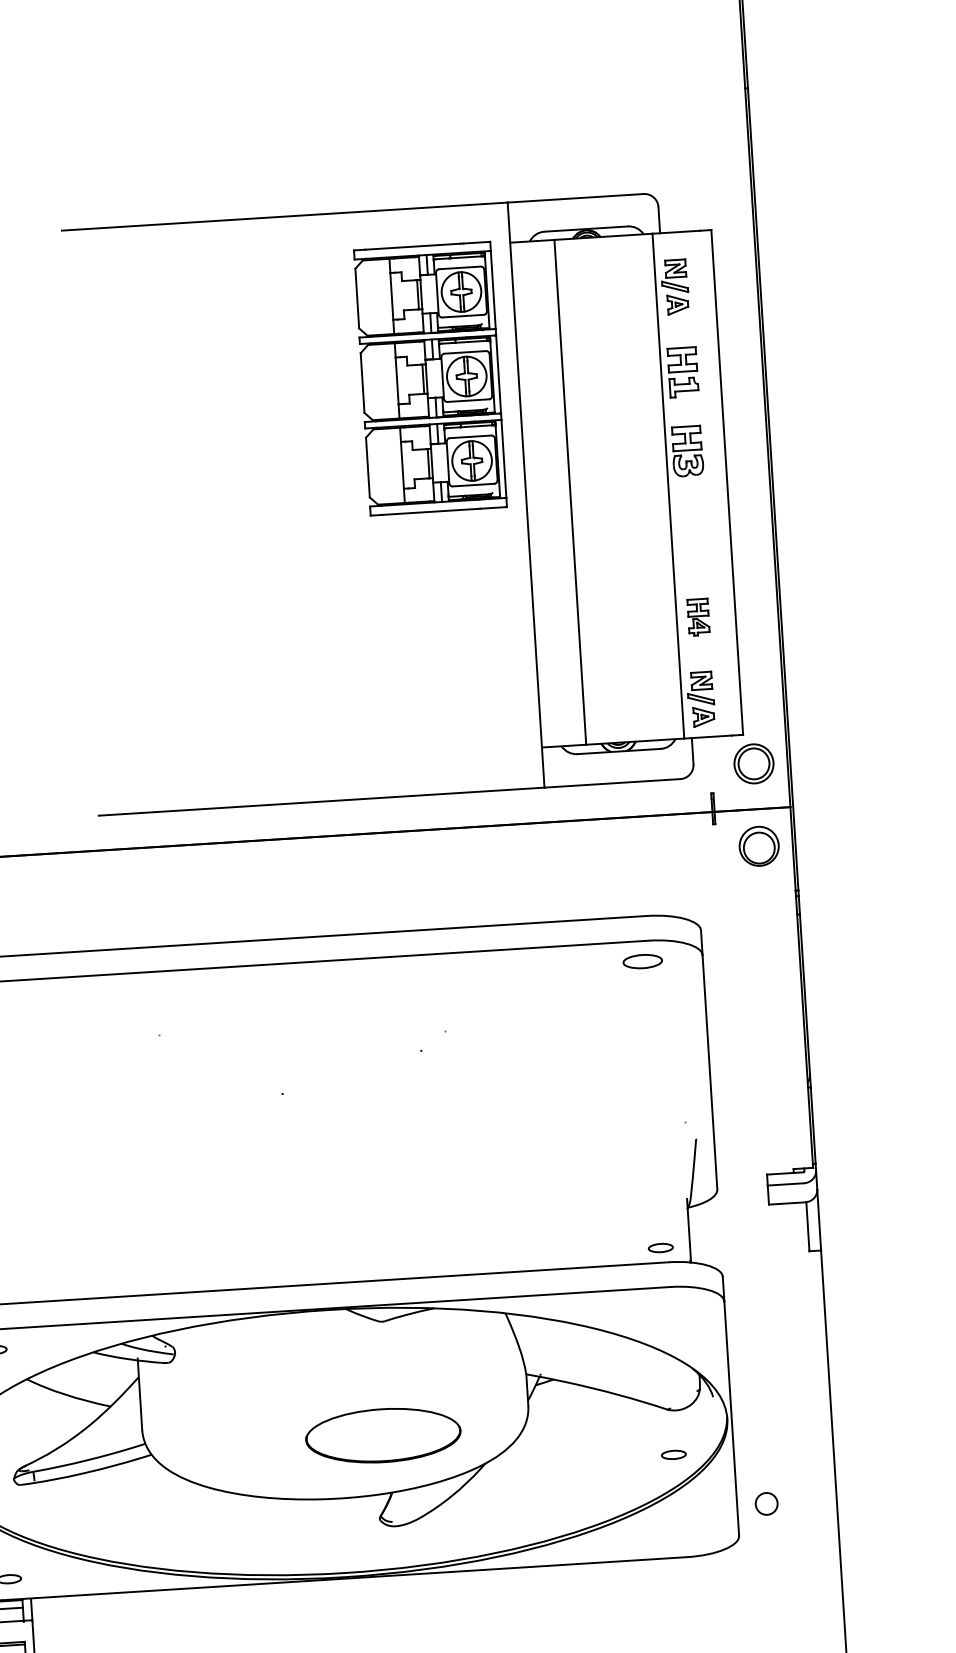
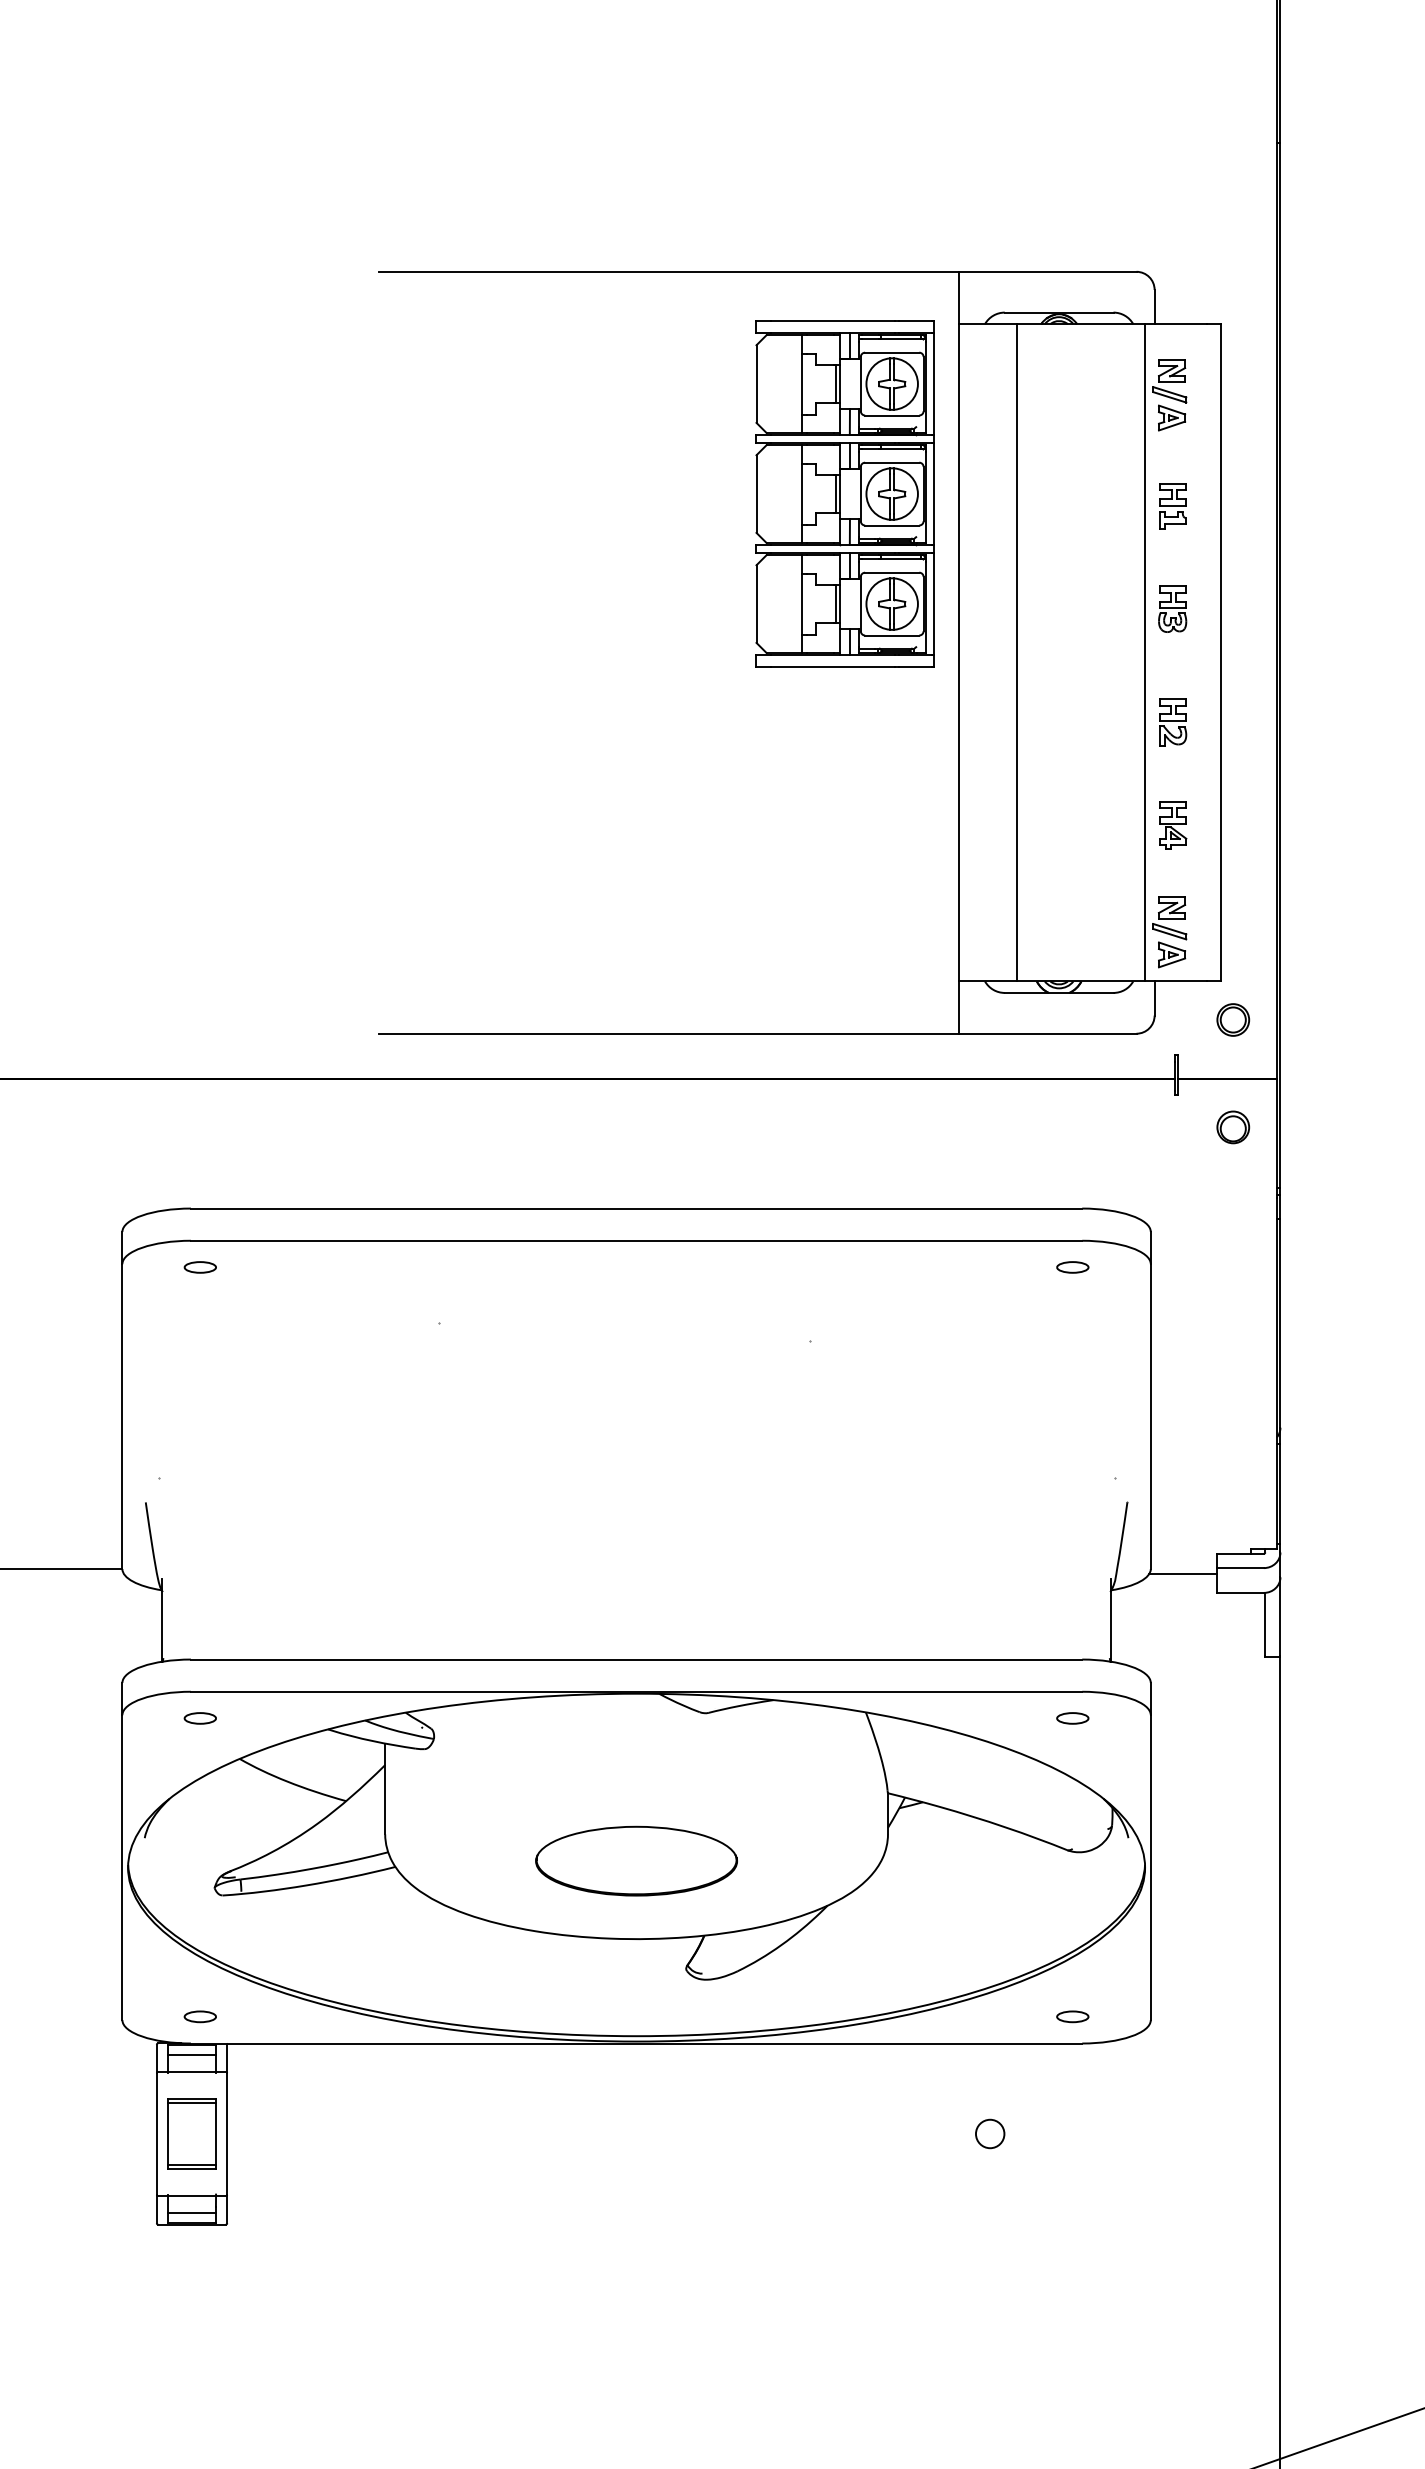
part: (682, 372) -> (1172, 506), size x0.71
part: (687, 450) -> (1172, 608), size x0.71
part: (693, 538) -> (1173, 722), added
part: (754, 763) -> (1233, 1019), size x0.62
part: (759, 846) -> (1233, 1127), size x0.62
part: (642, 961) -> (1072, 1267), size x0.62
line: (741, 1191) -> (1182, 1573), added
part: (660, 1248) -> (1072, 1718), moved
part: (383, 1435) -> (636, 1860), moved
part: (673, 1454) -> (1072, 2016), moved
circle: (766, 1503) -> (990, 2133), moved

